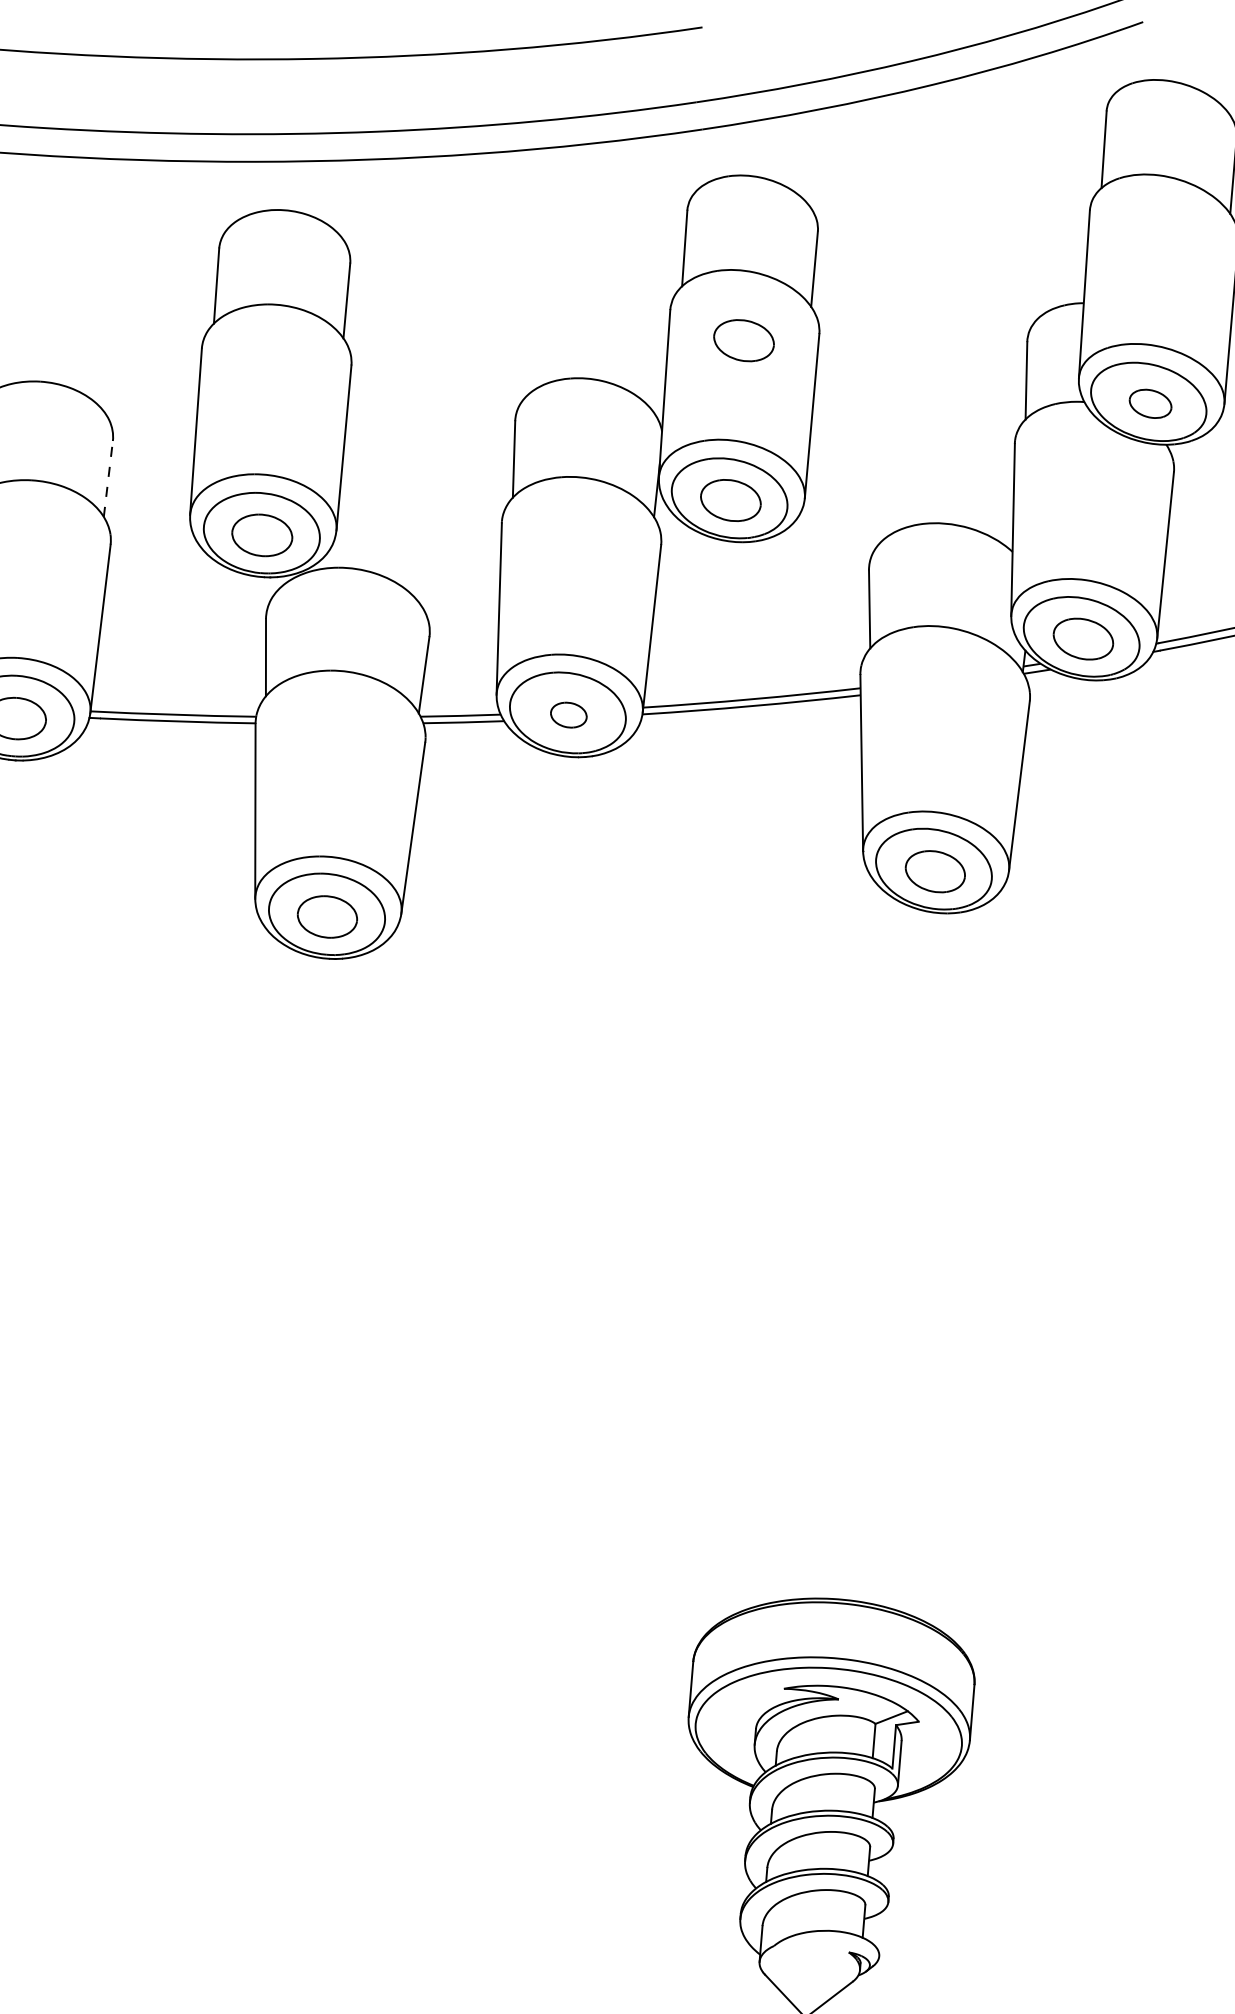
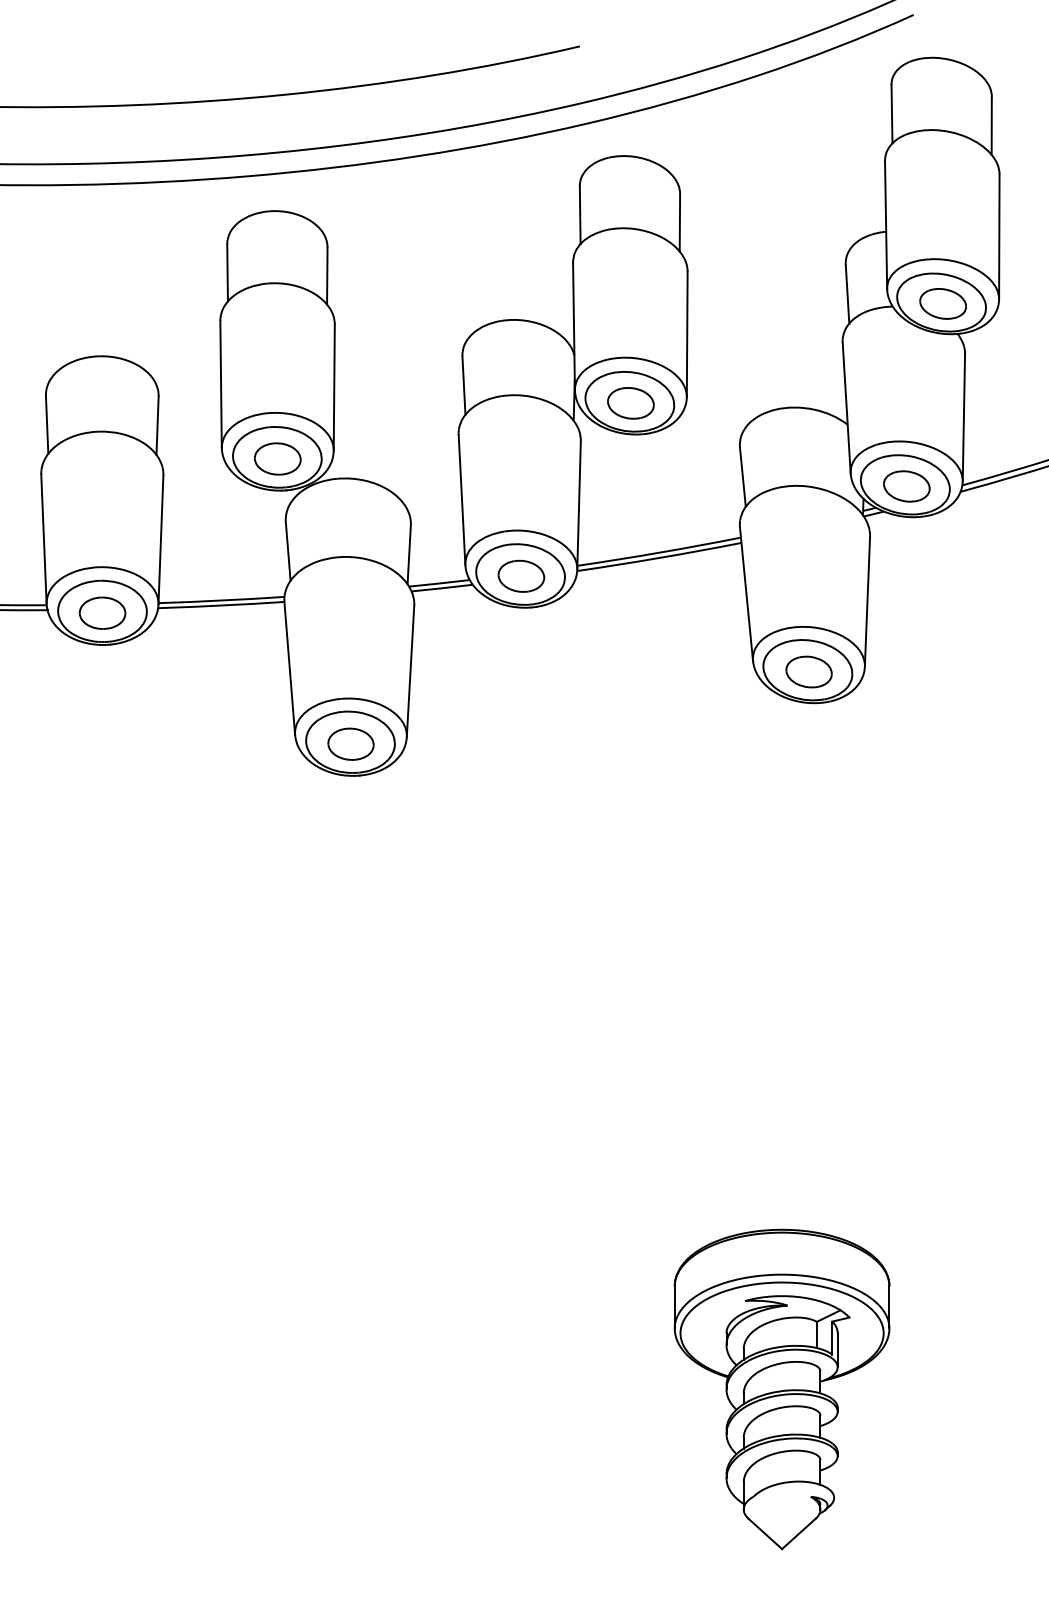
part: (743, 340) -> (630, 281), removed
part: (1149, 403) -> (942, 303), size x1.43
line: (108, 478) -> (157, 425), dashed -> solid
part: (569, 714) -> (521, 575), size x1.67

